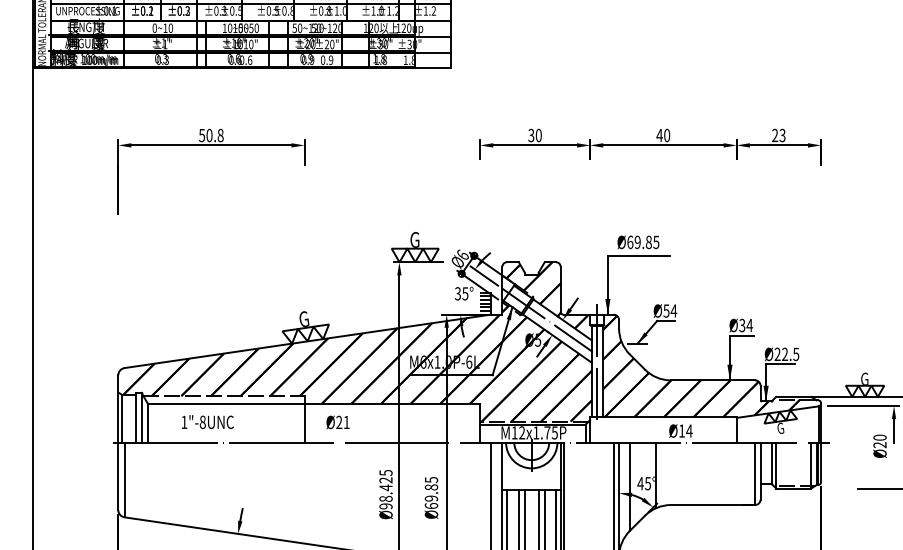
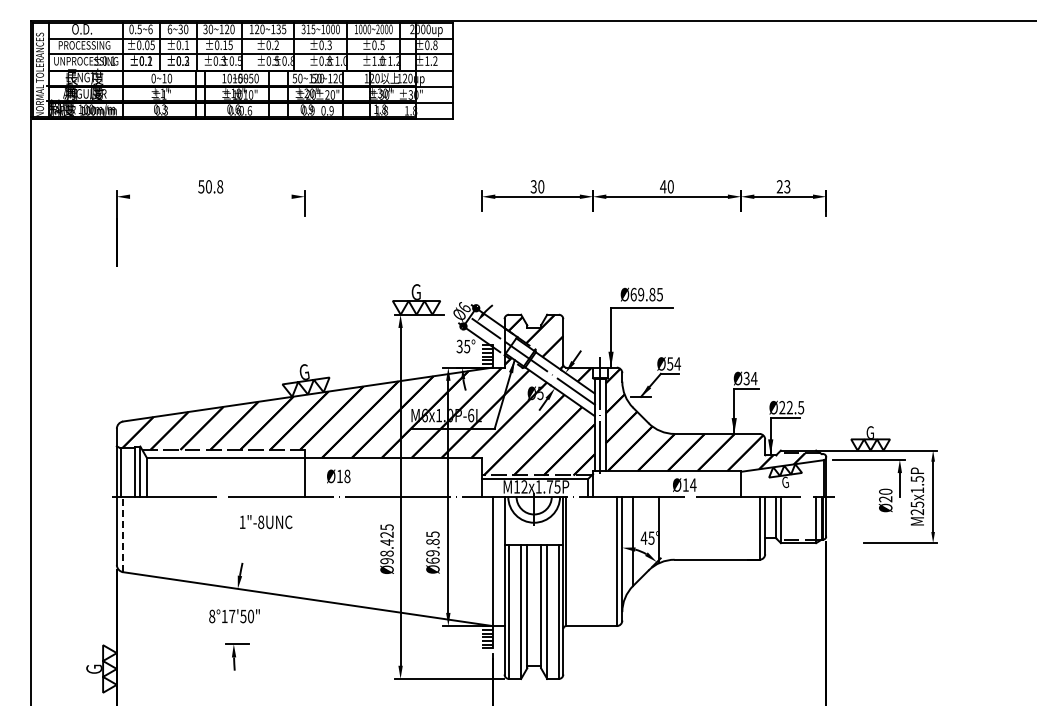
line: (211, 145) -> (210, 196), removed
text: (208, 422) -> (266, 522), moved
text: (342, 422) -> (343, 476), Ø21 -> Ø18
line: (124, 480) -> (123, 534), solid -> dashed

